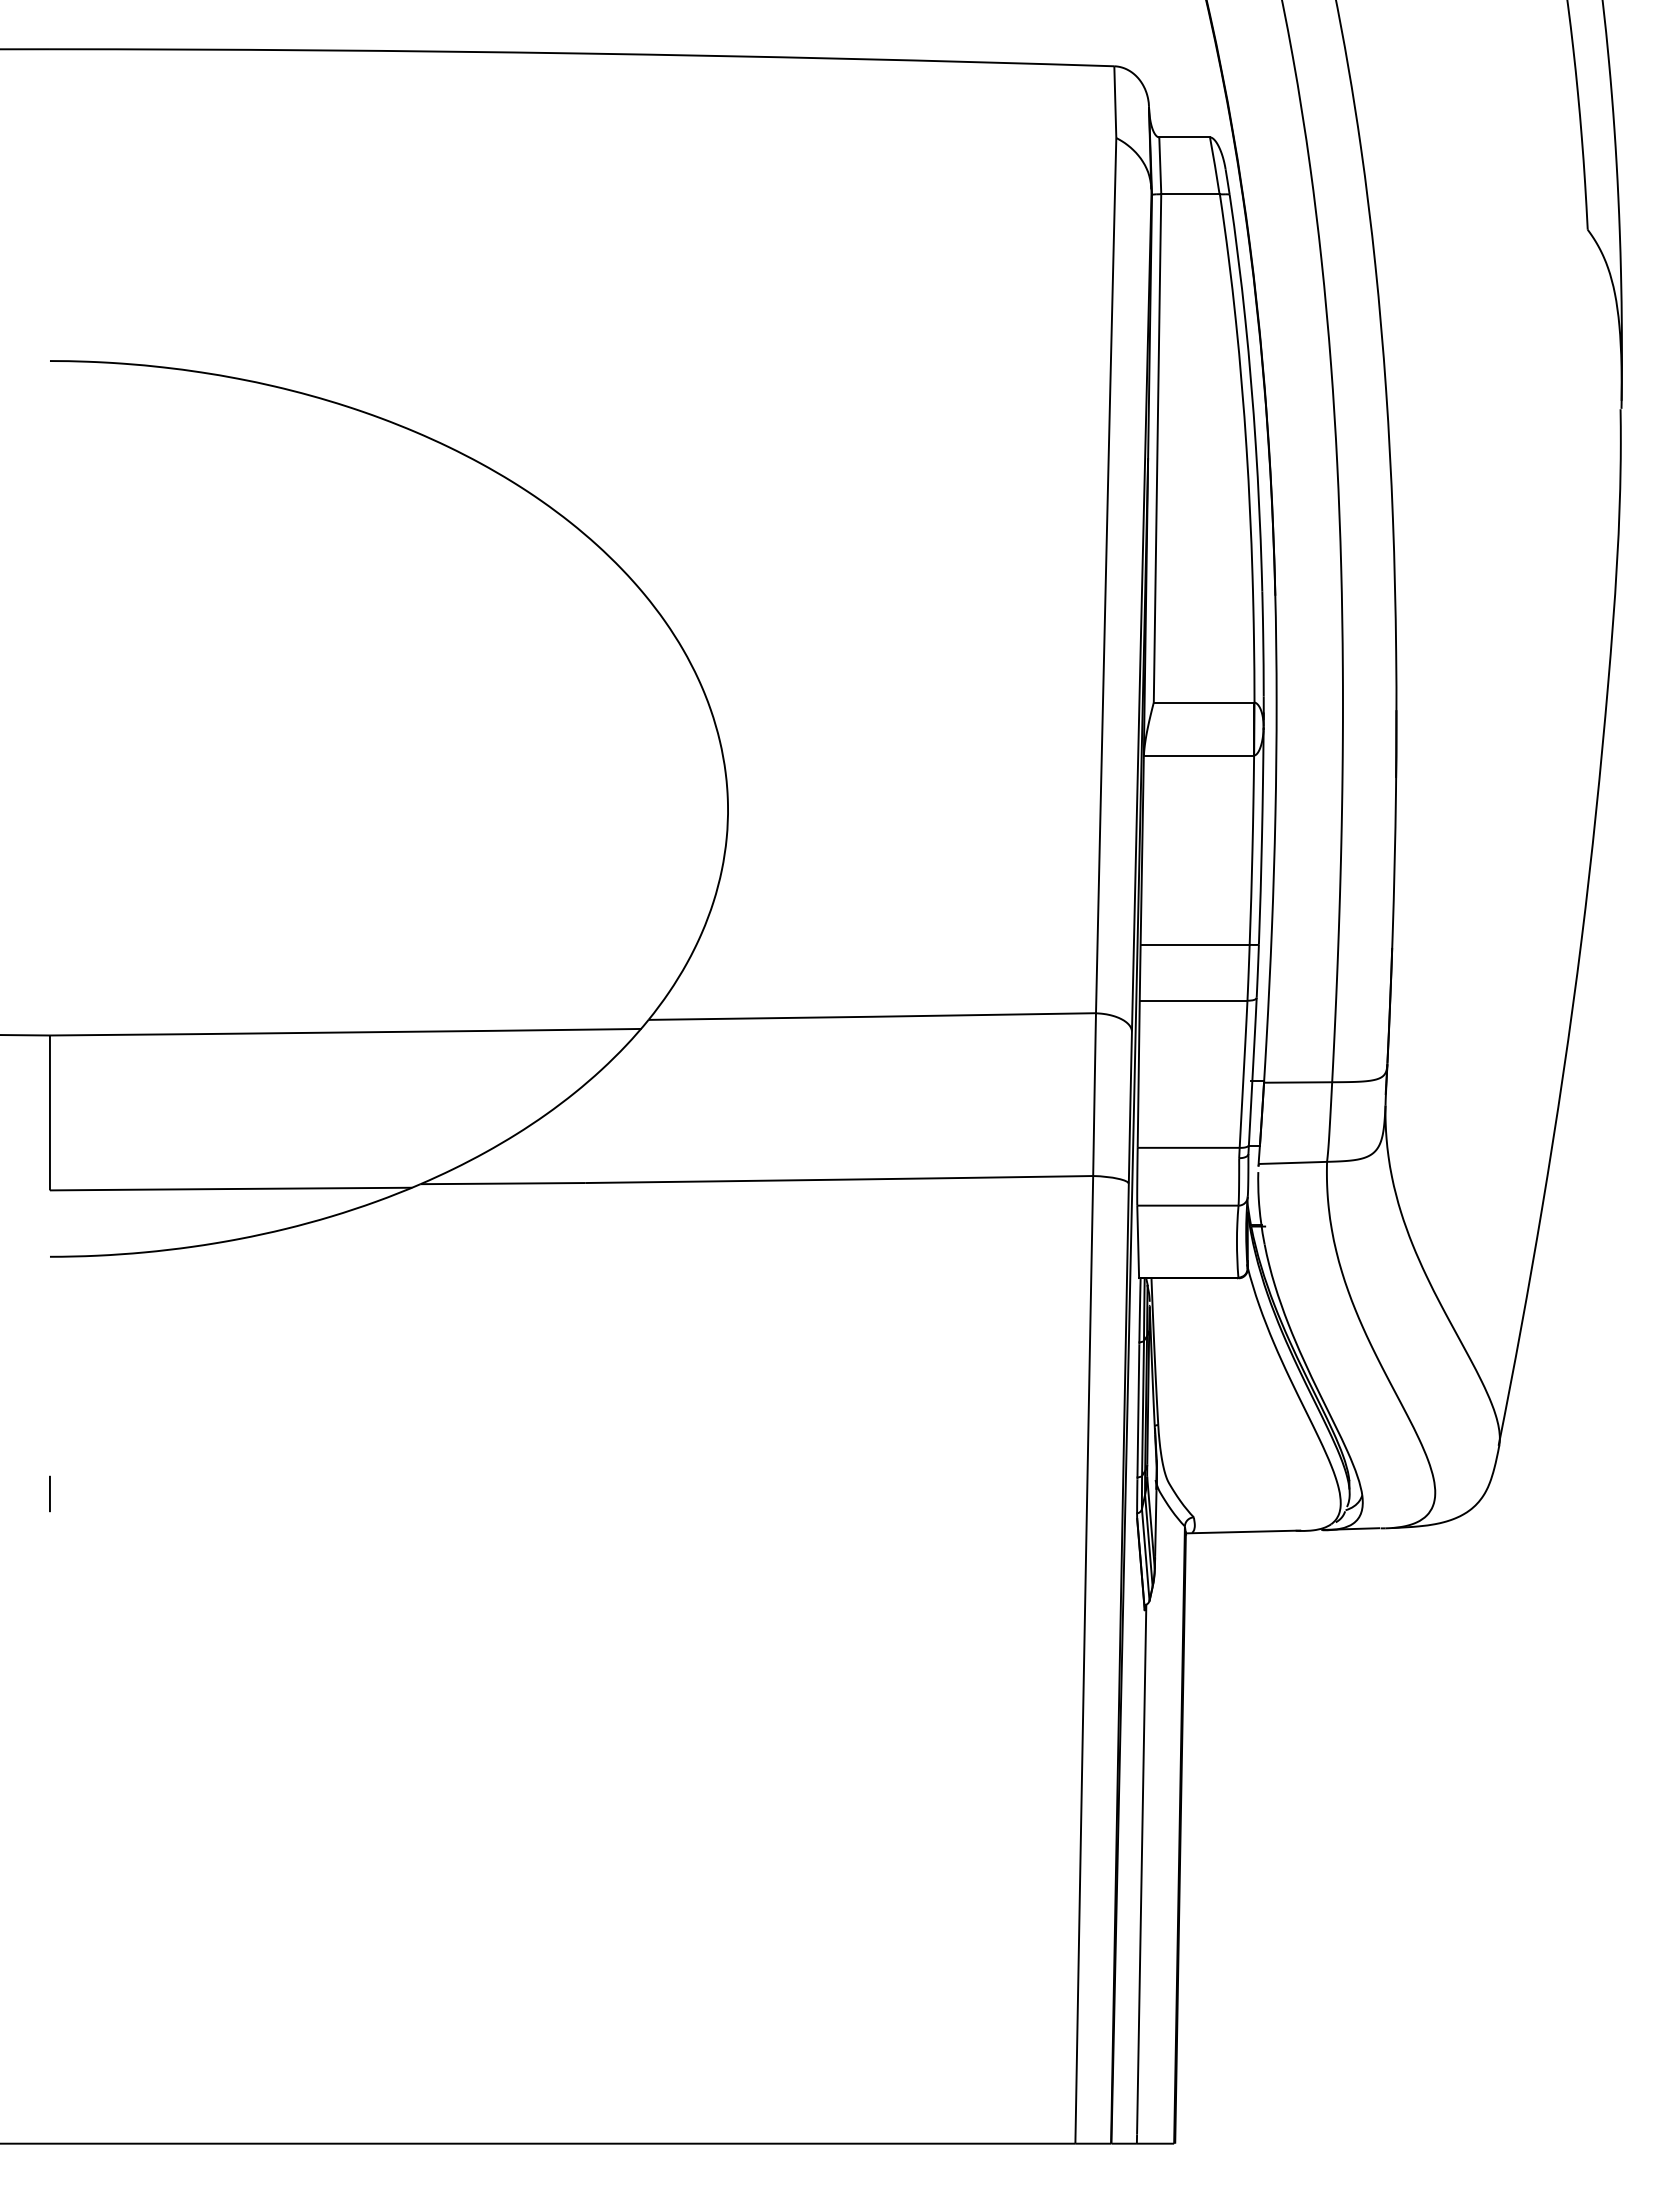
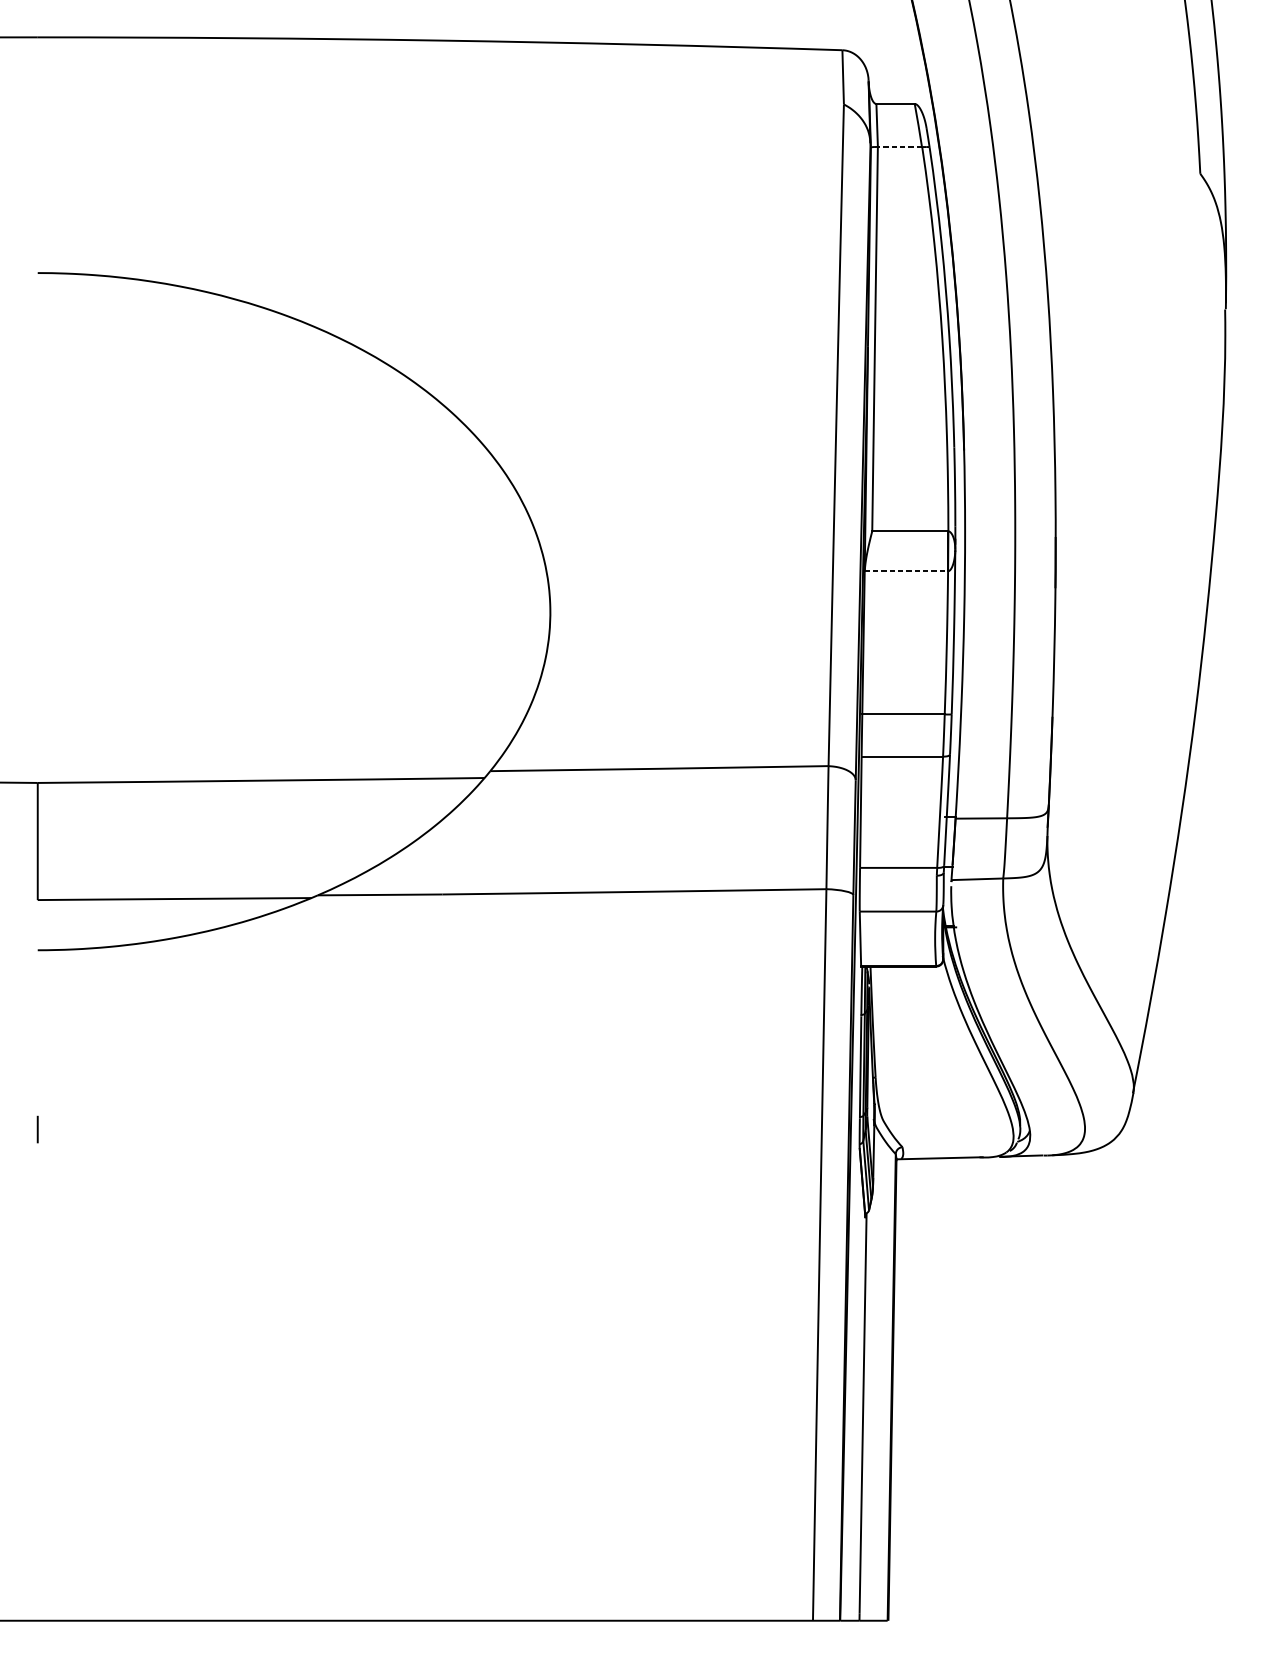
line: (1189, 194) -> (899, 147), solid -> dashed
line: (1199, 755) -> (906, 571), solid -> dashed

